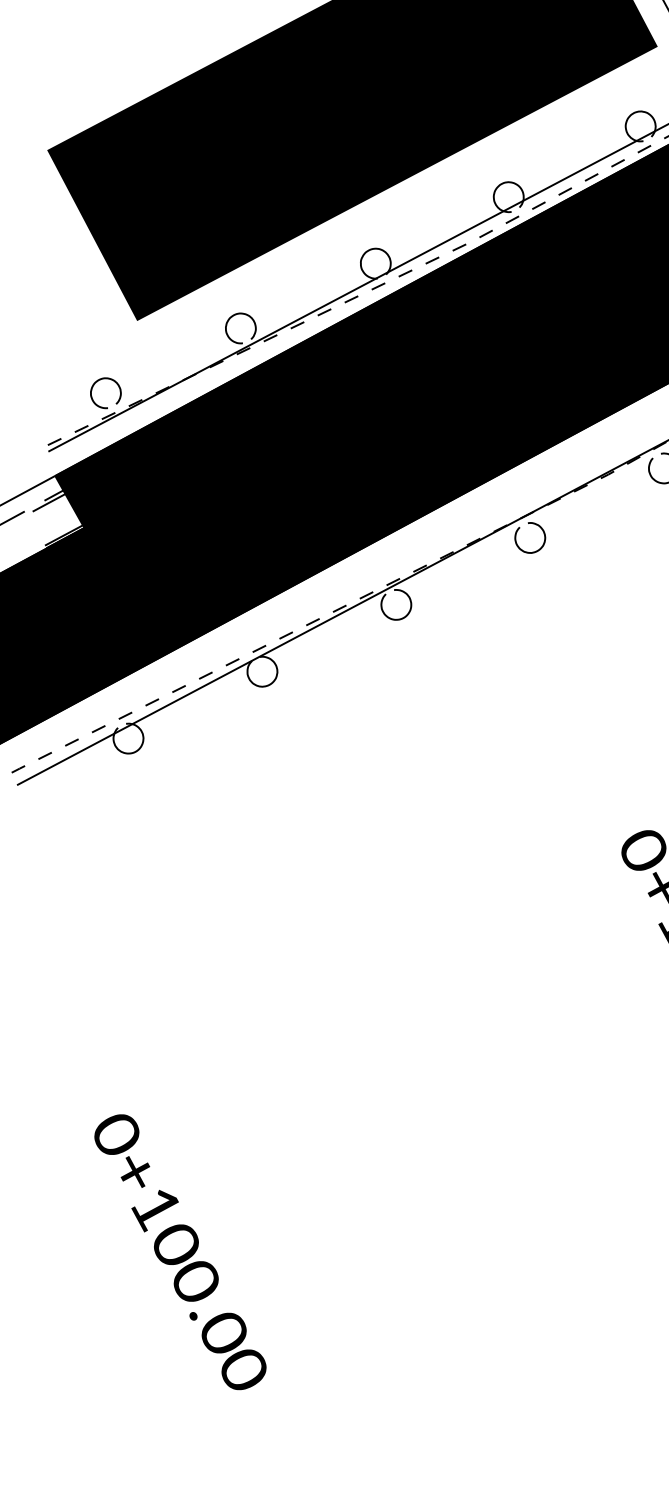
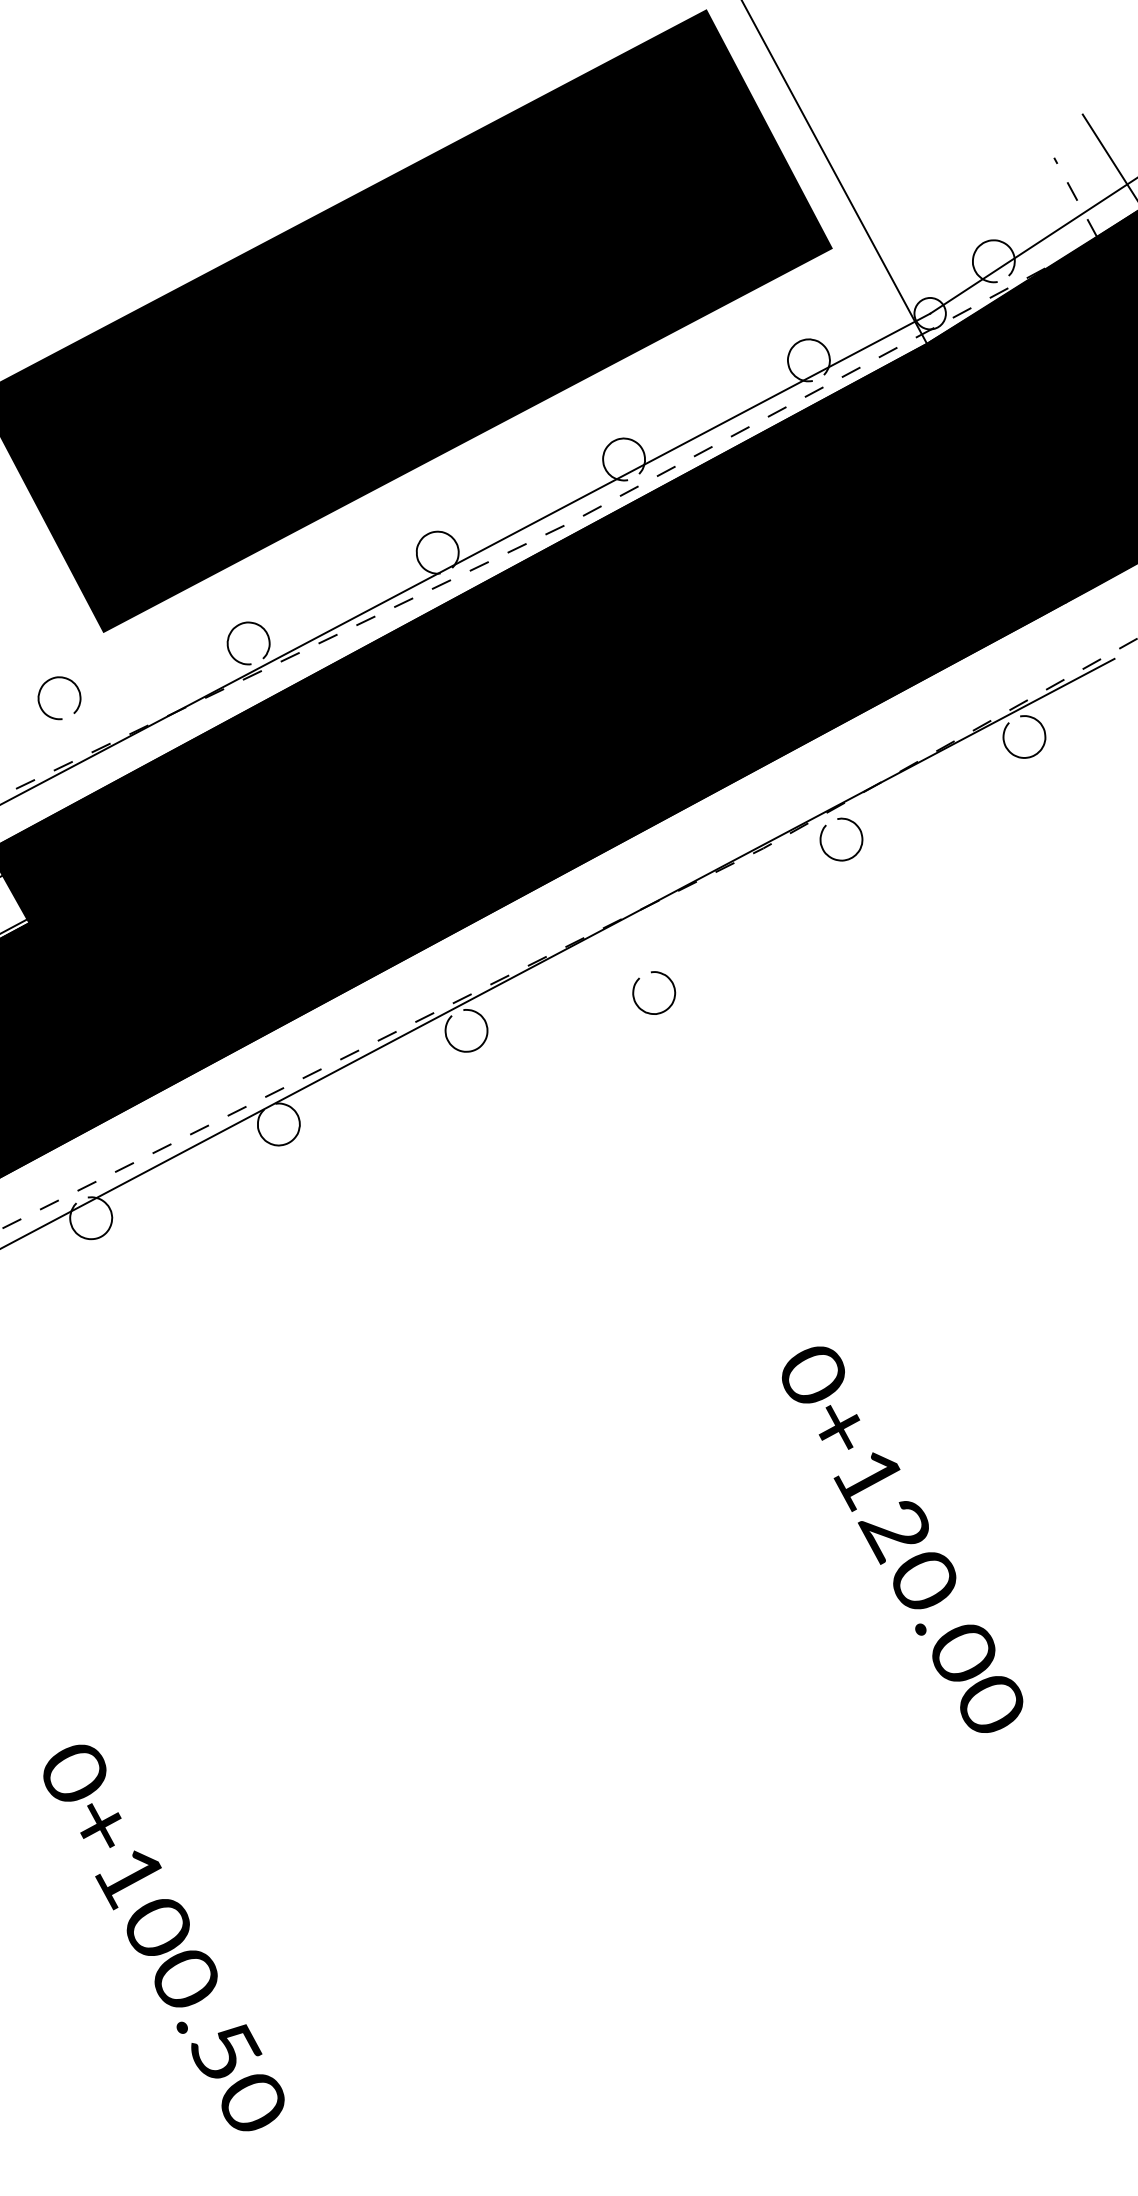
curve: (103, 406) -> (55, 717), moved
curve: (534, 524) -> (660, 974), moved
text: (225, 1332) -> (226, 2050), 0+100.00 -> 0+100.50

